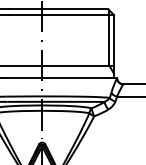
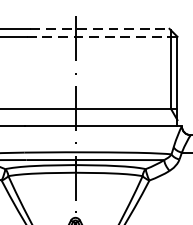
line: (59, 9) -> (100, 28), solid -> dashed
line: (61, 15) -> (102, 37), solid -> dashed

